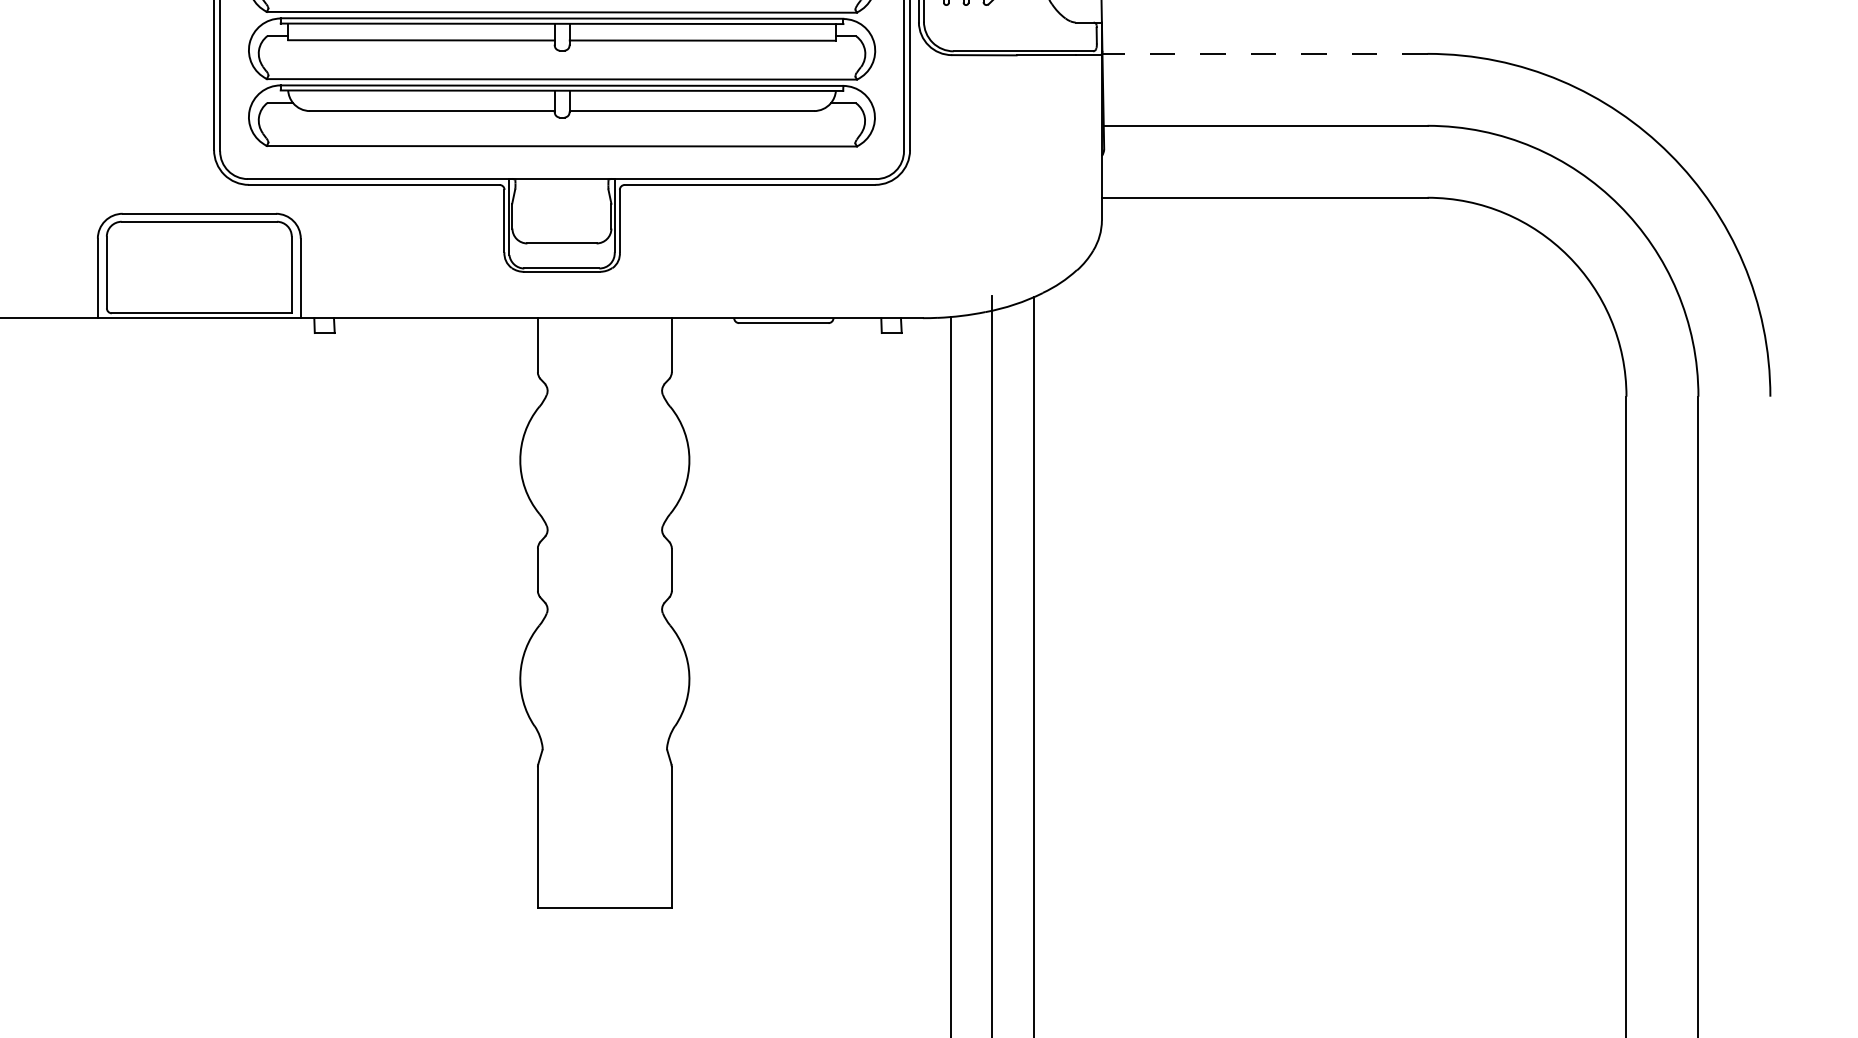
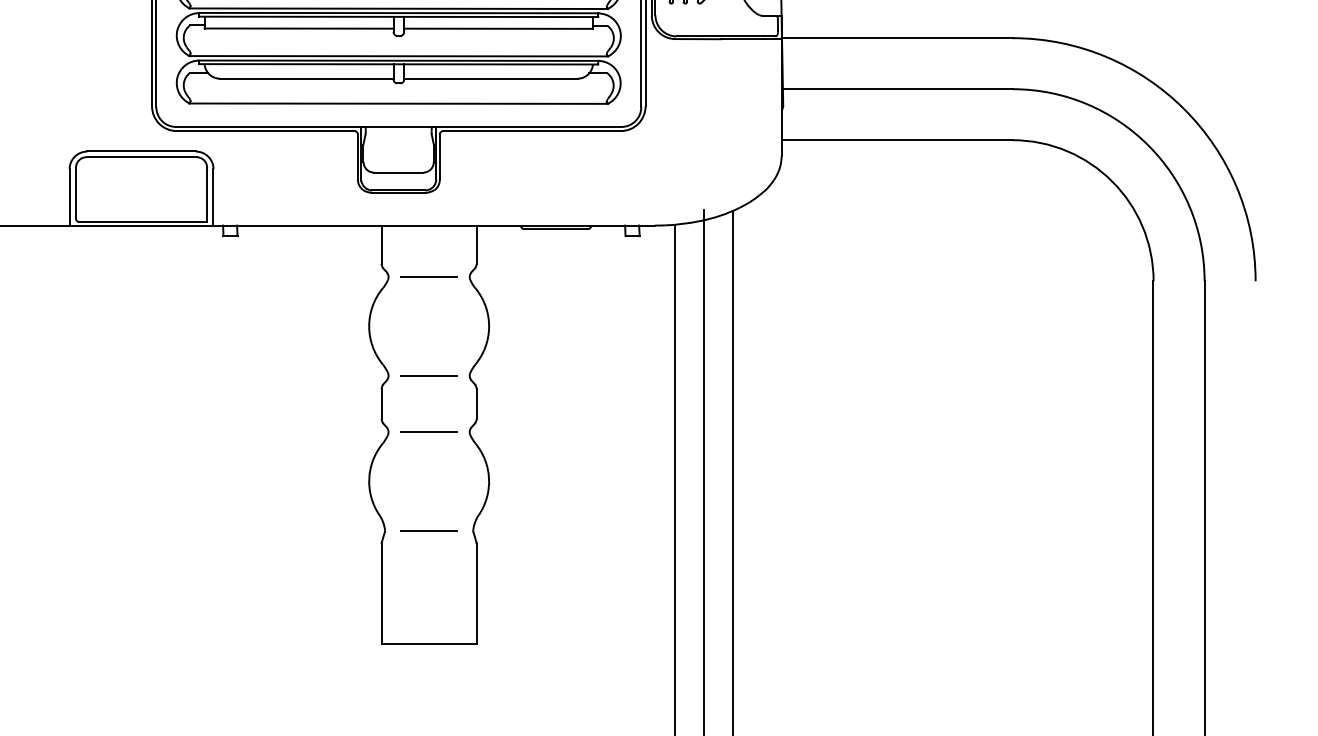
line: (1264, 53) -> (896, 37), dashed -> solid
line: (604, 390) -> (428, 276), added
line: (604, 529) -> (428, 375), added
line: (604, 609) -> (428, 432), added
line: (604, 748) -> (428, 530), added

